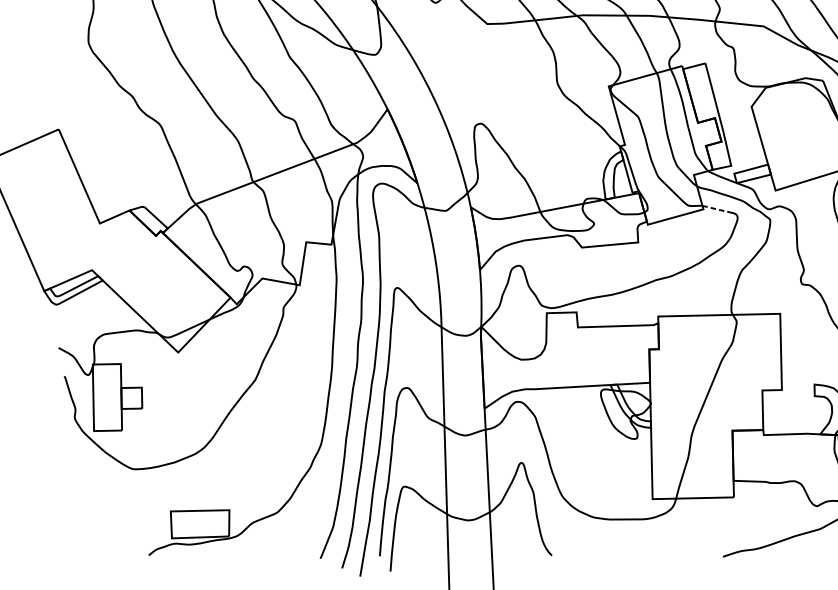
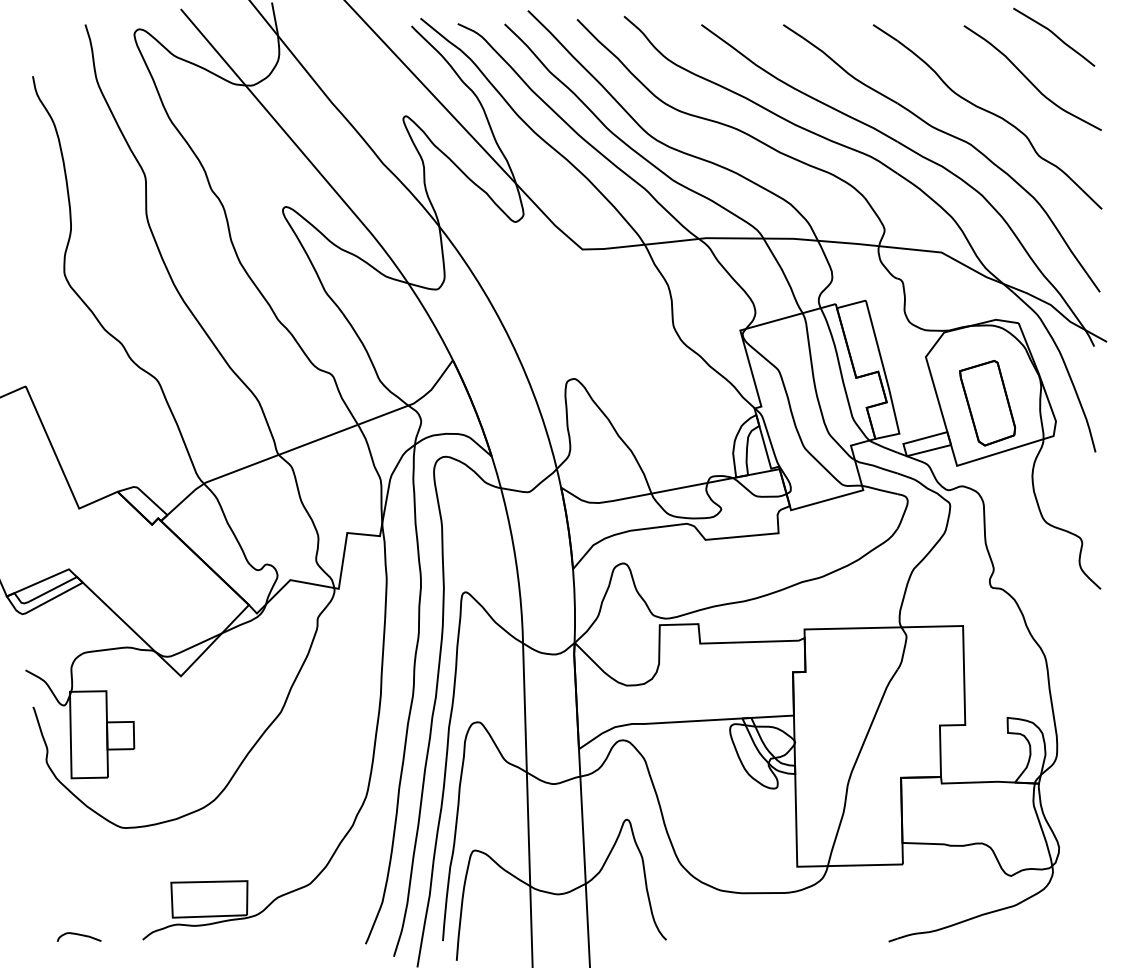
part: (799, 142) -> (987, 403), added
line: (715, 208) -> (879, 489), dashed -> solid
curve: (99, 552) -> (78, 935), added

